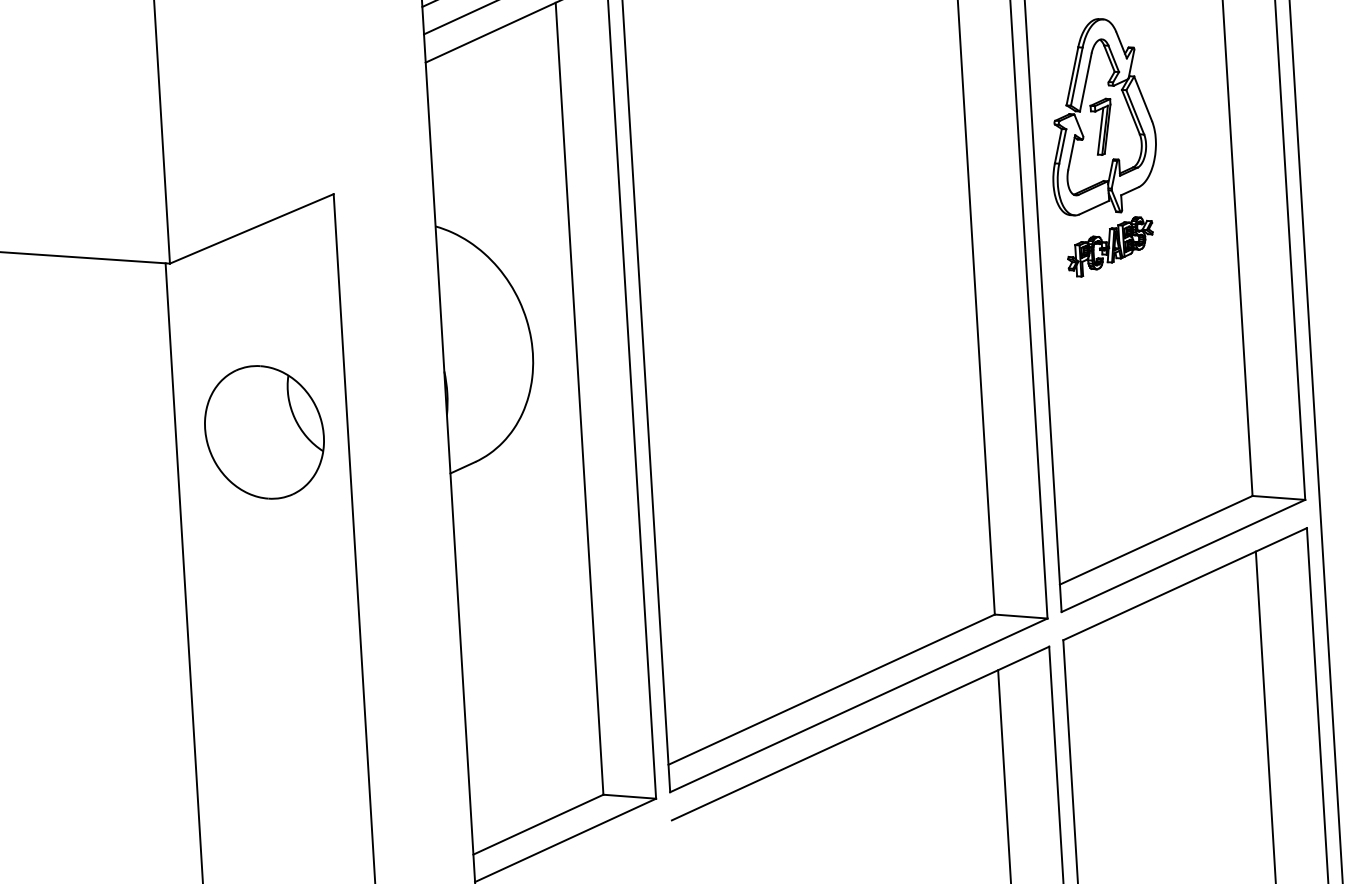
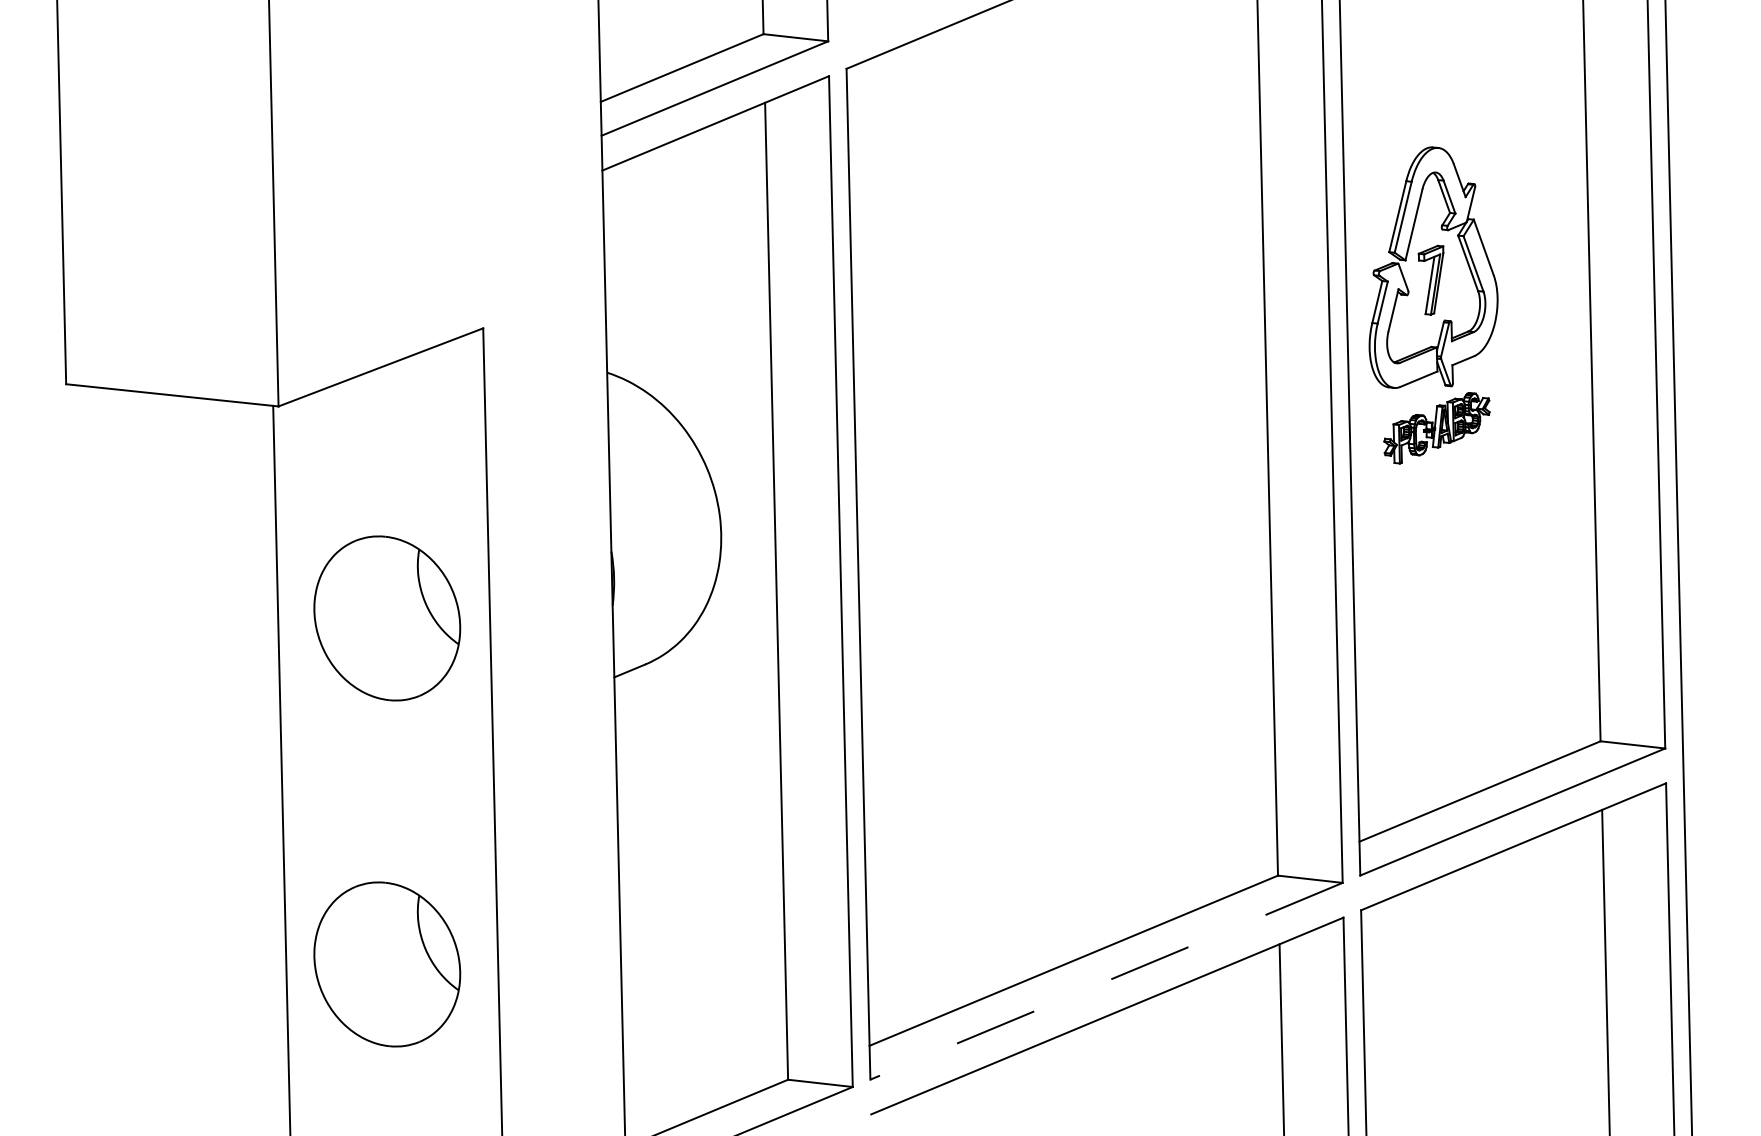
line: (858, 705) -> (1106, 981), solid -> dashed
part: (274, 713) -> (387, 964), added

